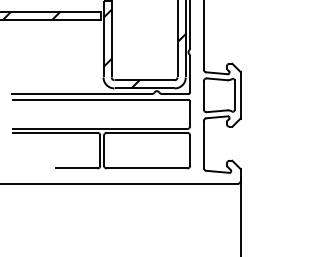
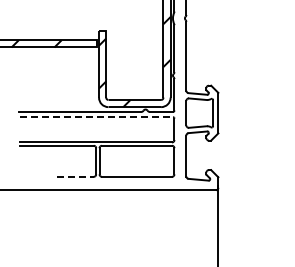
line: (101, 100) -> (97, 117), solid -> dashed
line: (77, 168) -> (76, 176), solid -> dashed

